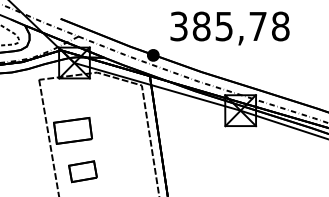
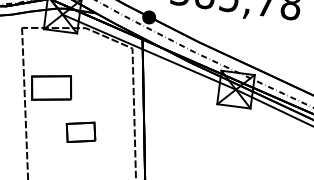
part: (82, 171) -> (80, 132), moved

